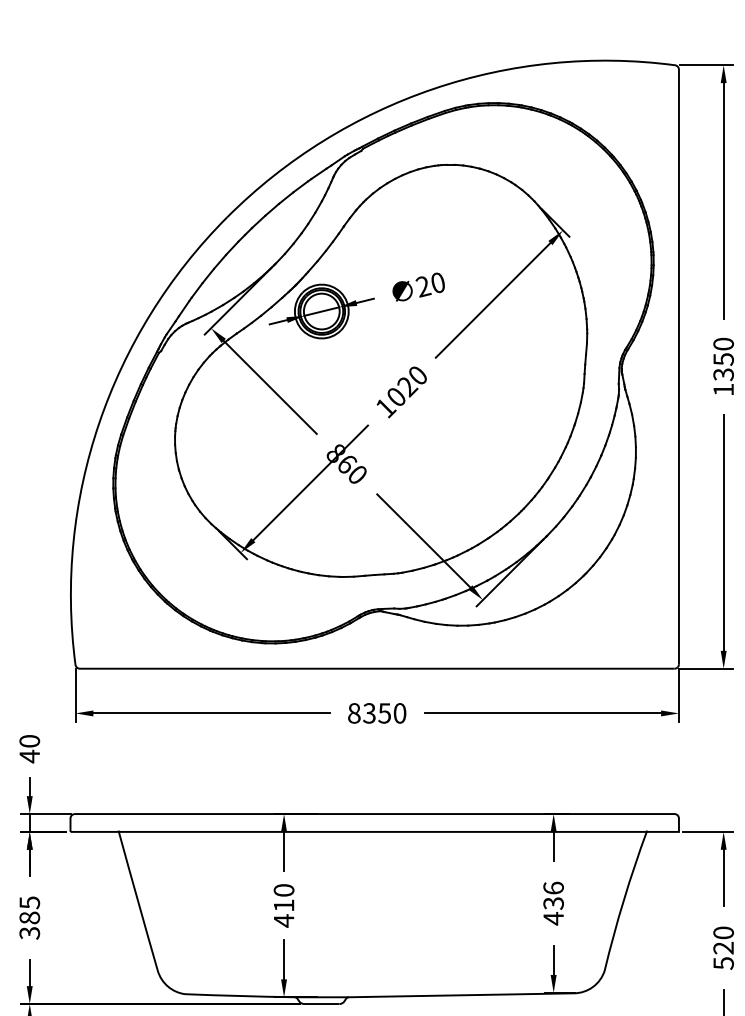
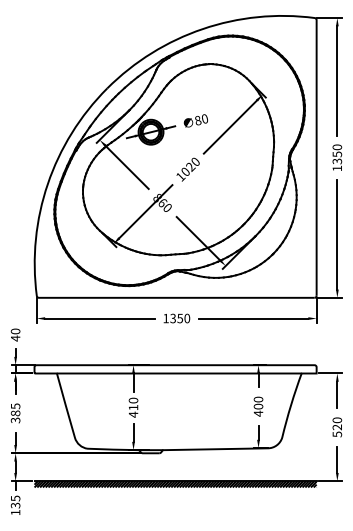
text: (422, 286) -> (197, 120), 20 -> 80
text: (353, 713) -> (165, 318), 8350 -> 1350
text: (553, 894) -> (258, 402), 436 -> 400

